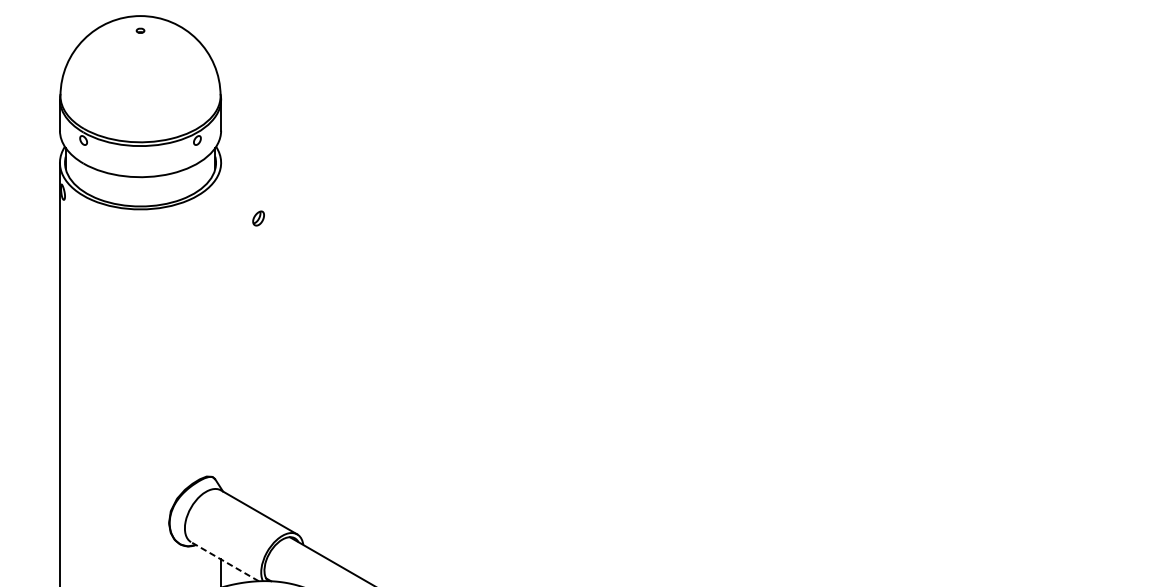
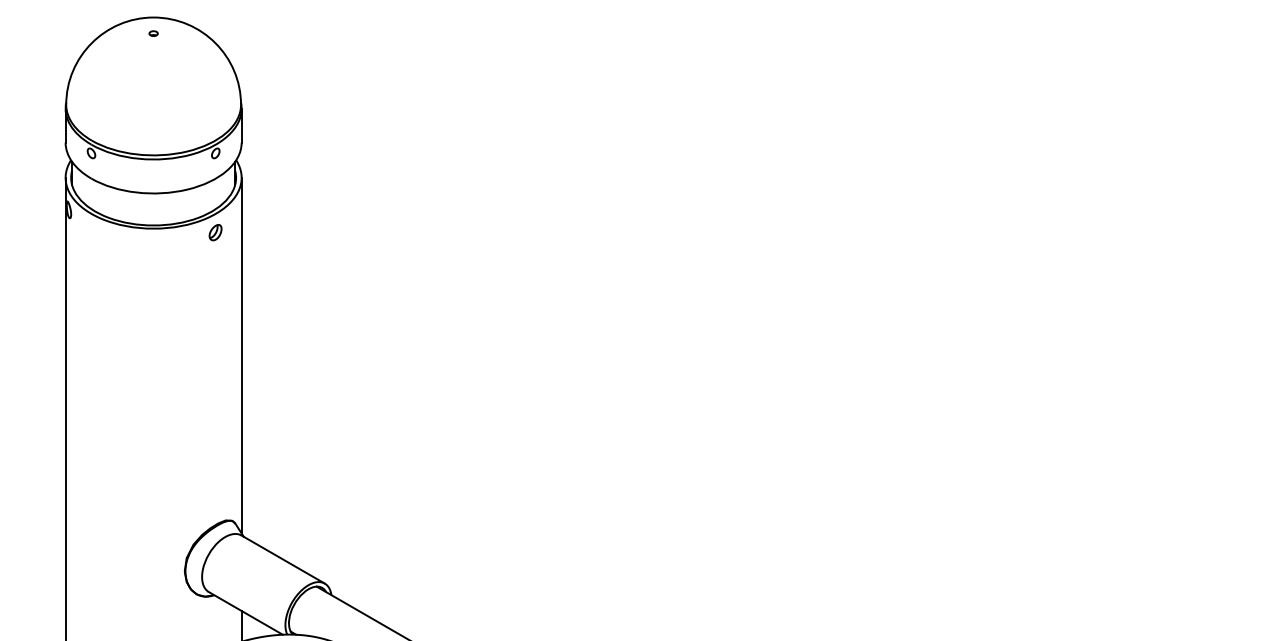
part: (258, 218) -> (215, 232), moved
line: (221, 325) -> (241, 355), added
line: (224, 561) -> (245, 613), dashed -> solid

